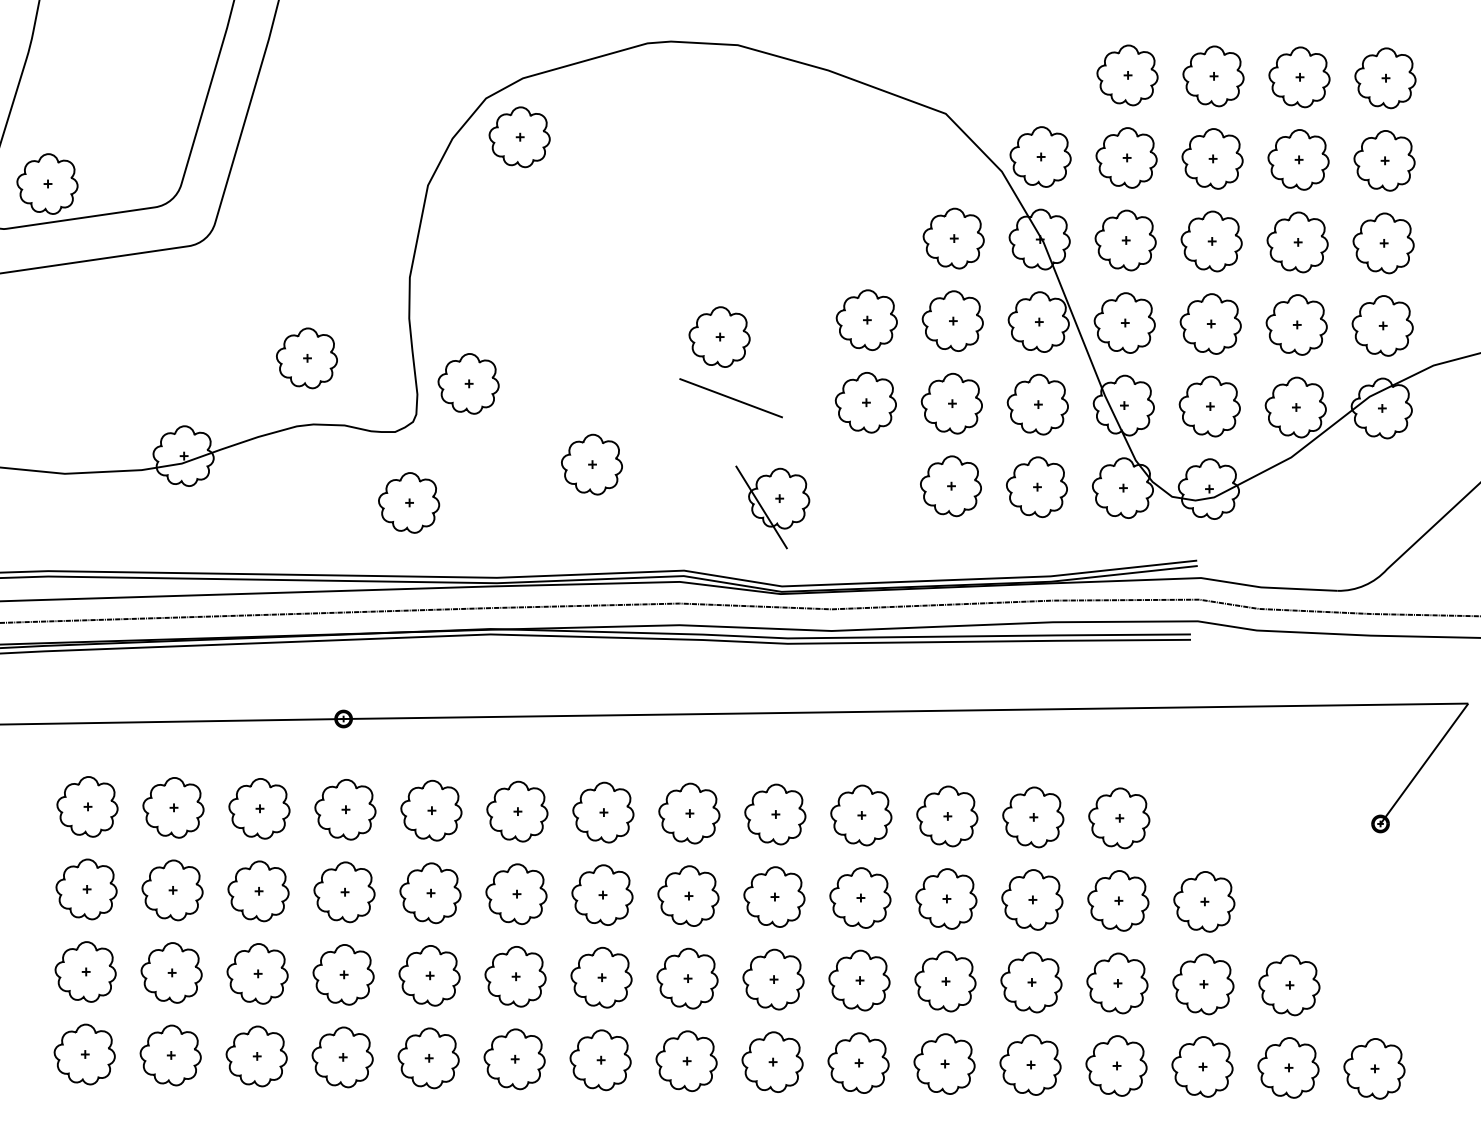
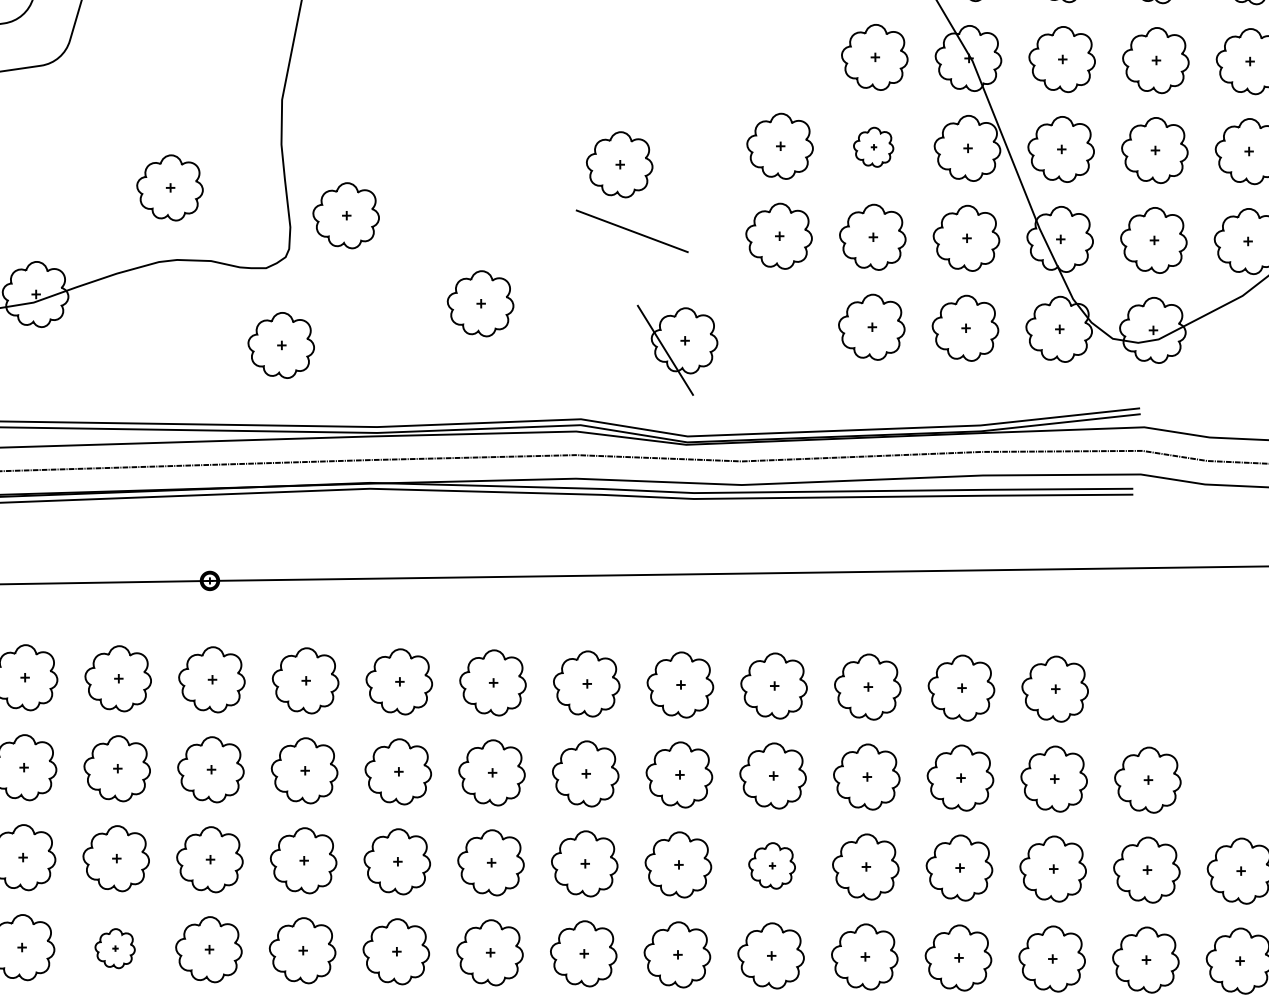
part: (952, 320) -> (873, 146), size x0.6
part: (859, 980) -> (772, 865), size x0.7
part: (256, 1056) -> (115, 948), size x0.6

